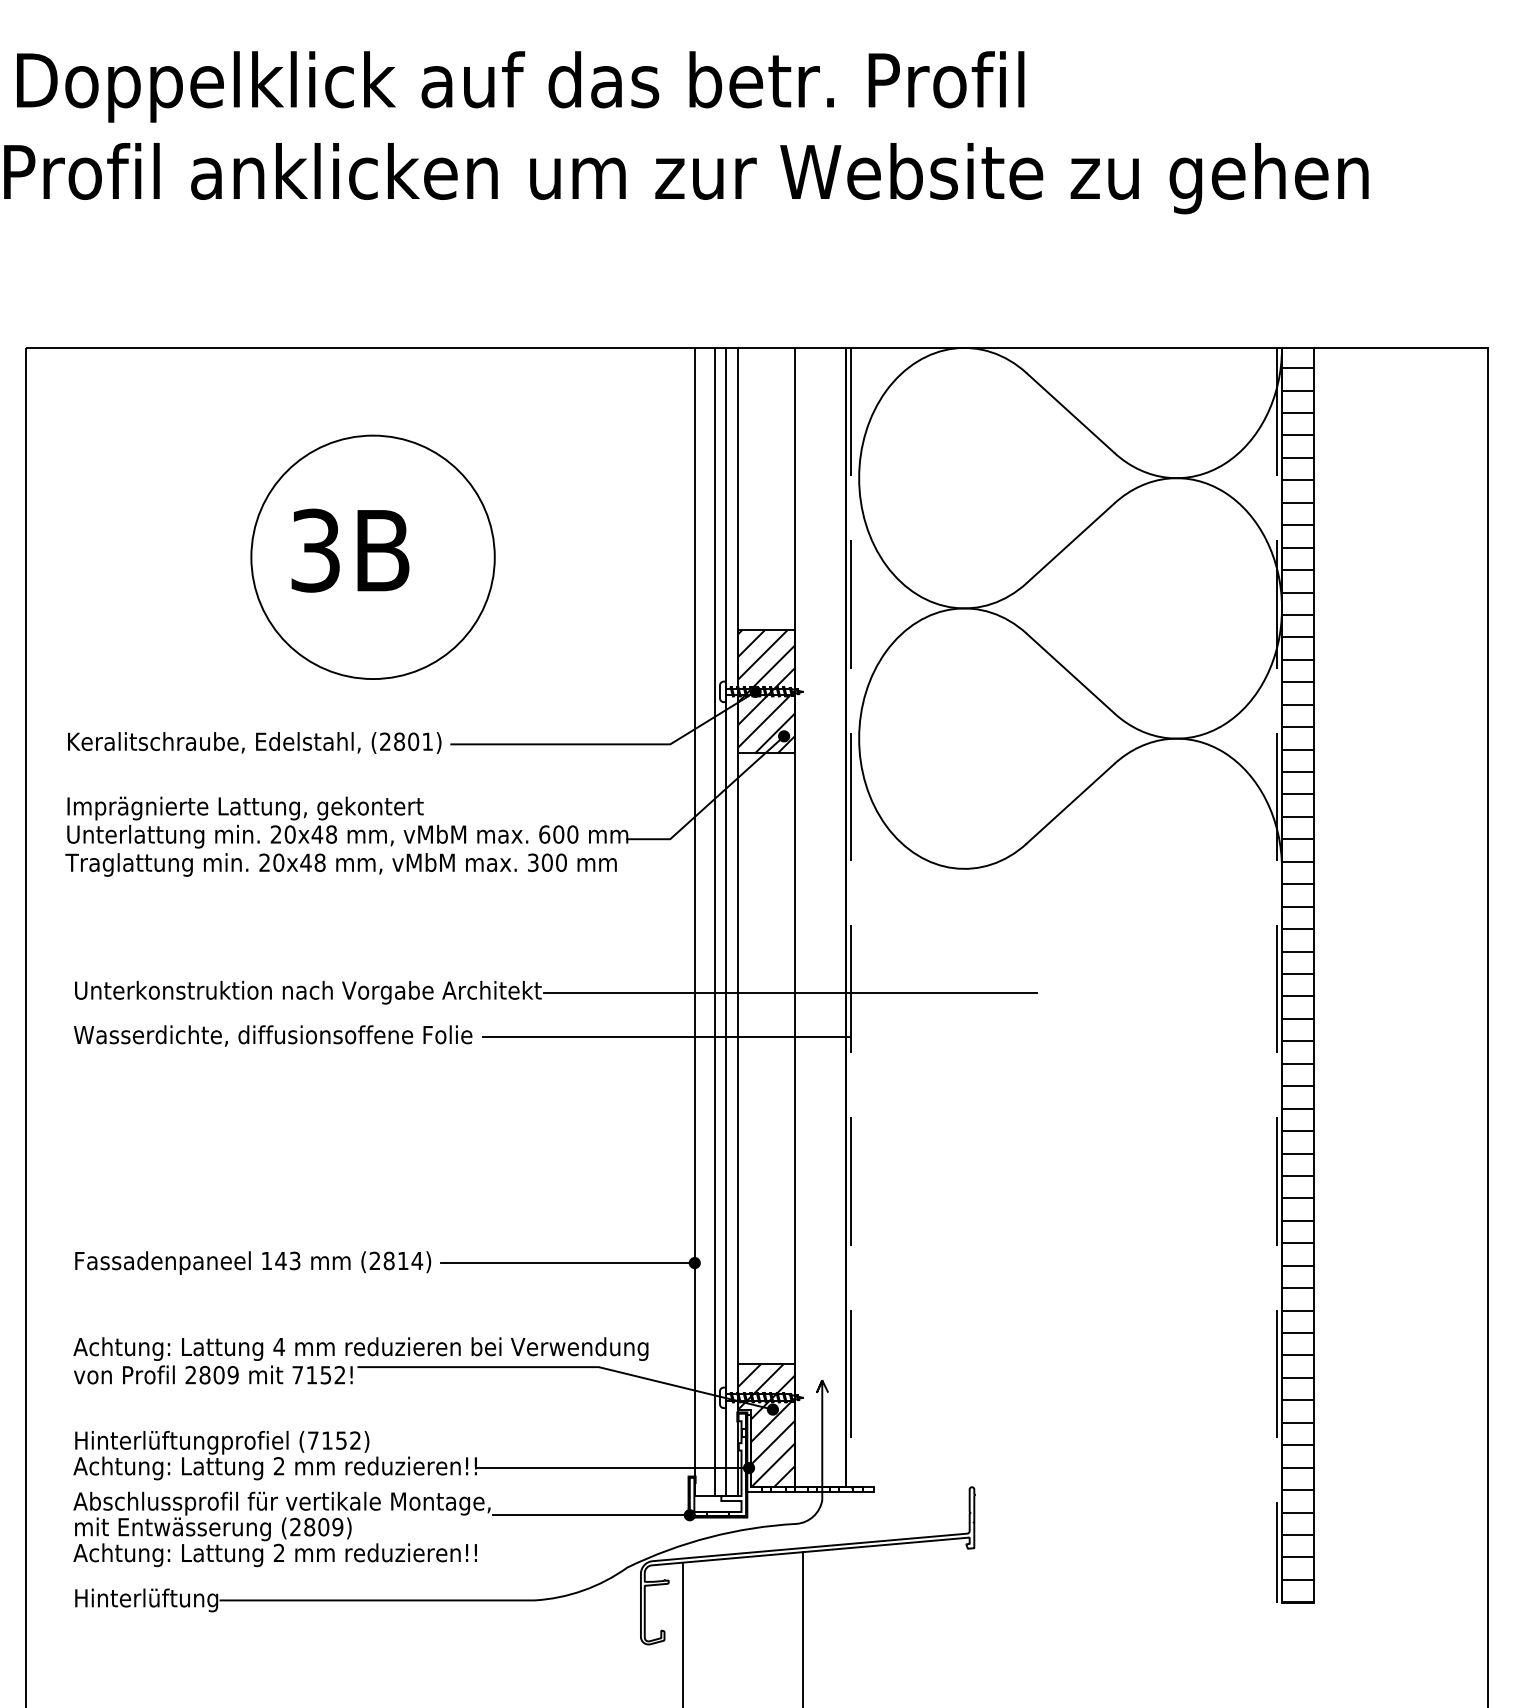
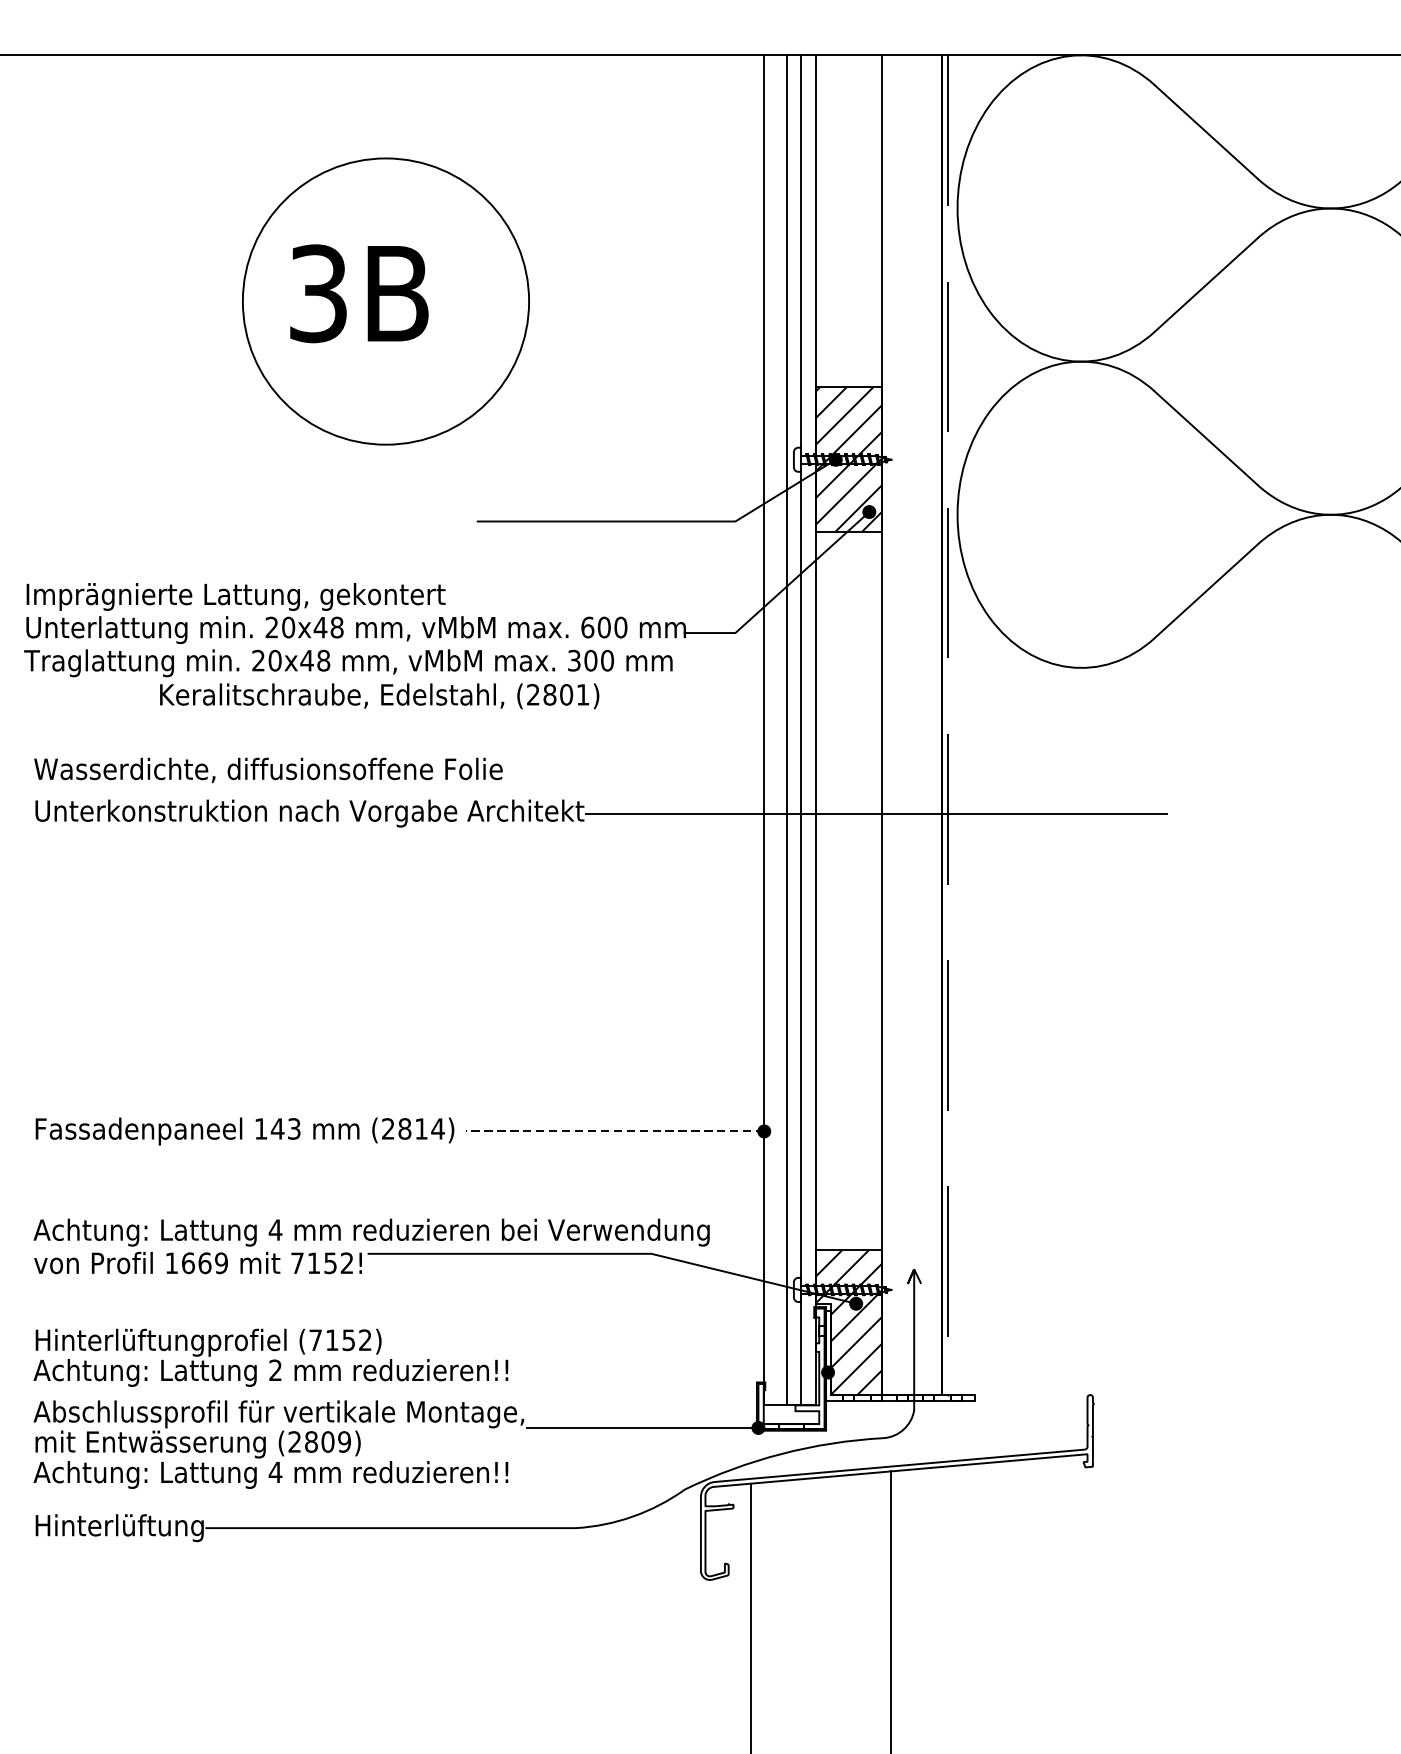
text: (254, 742) -> (379, 695), moved
text: (273, 1035) -> (268, 769), moved
line: (666, 1037) -> (731, 866), removed
line: (568, 1263) -> (615, 1131), solid -> dashed
text: (204, 1375) -> (187, 1263), 2809 -> 1669
line: (613, 1468) -> (668, 1373), removed
text: (279, 1552) -> (275, 1471), 2 -> 4

